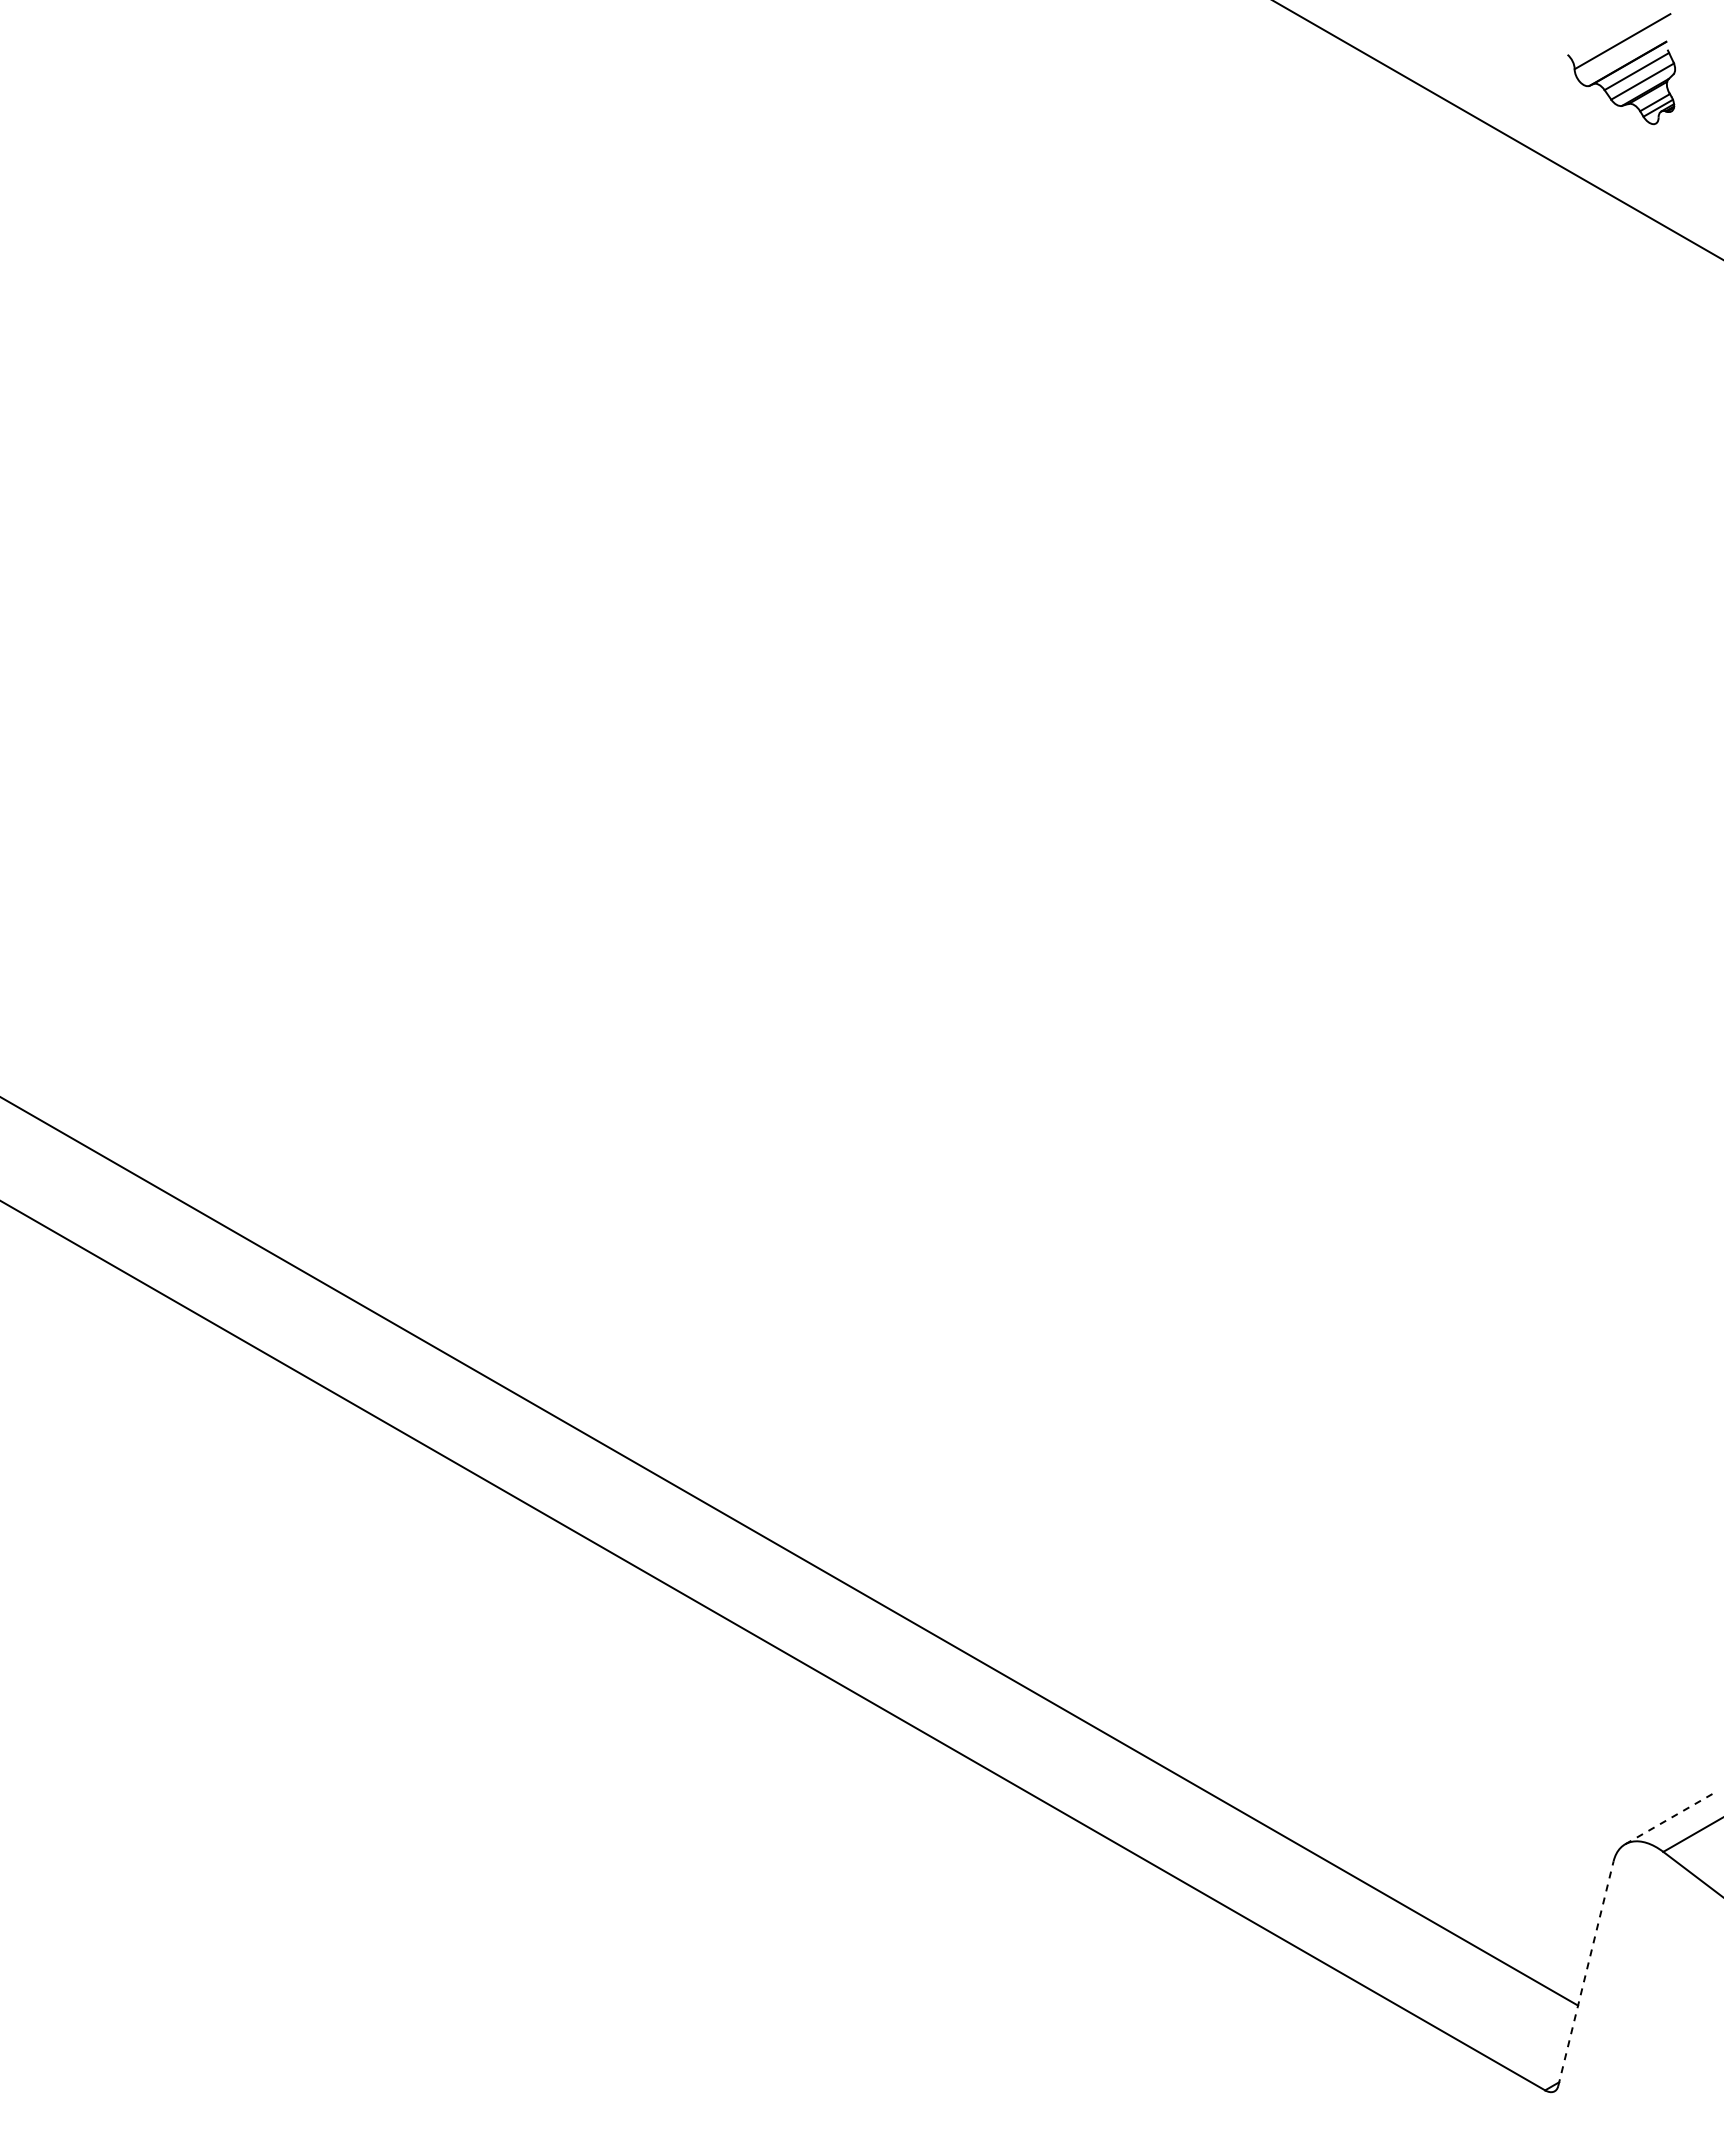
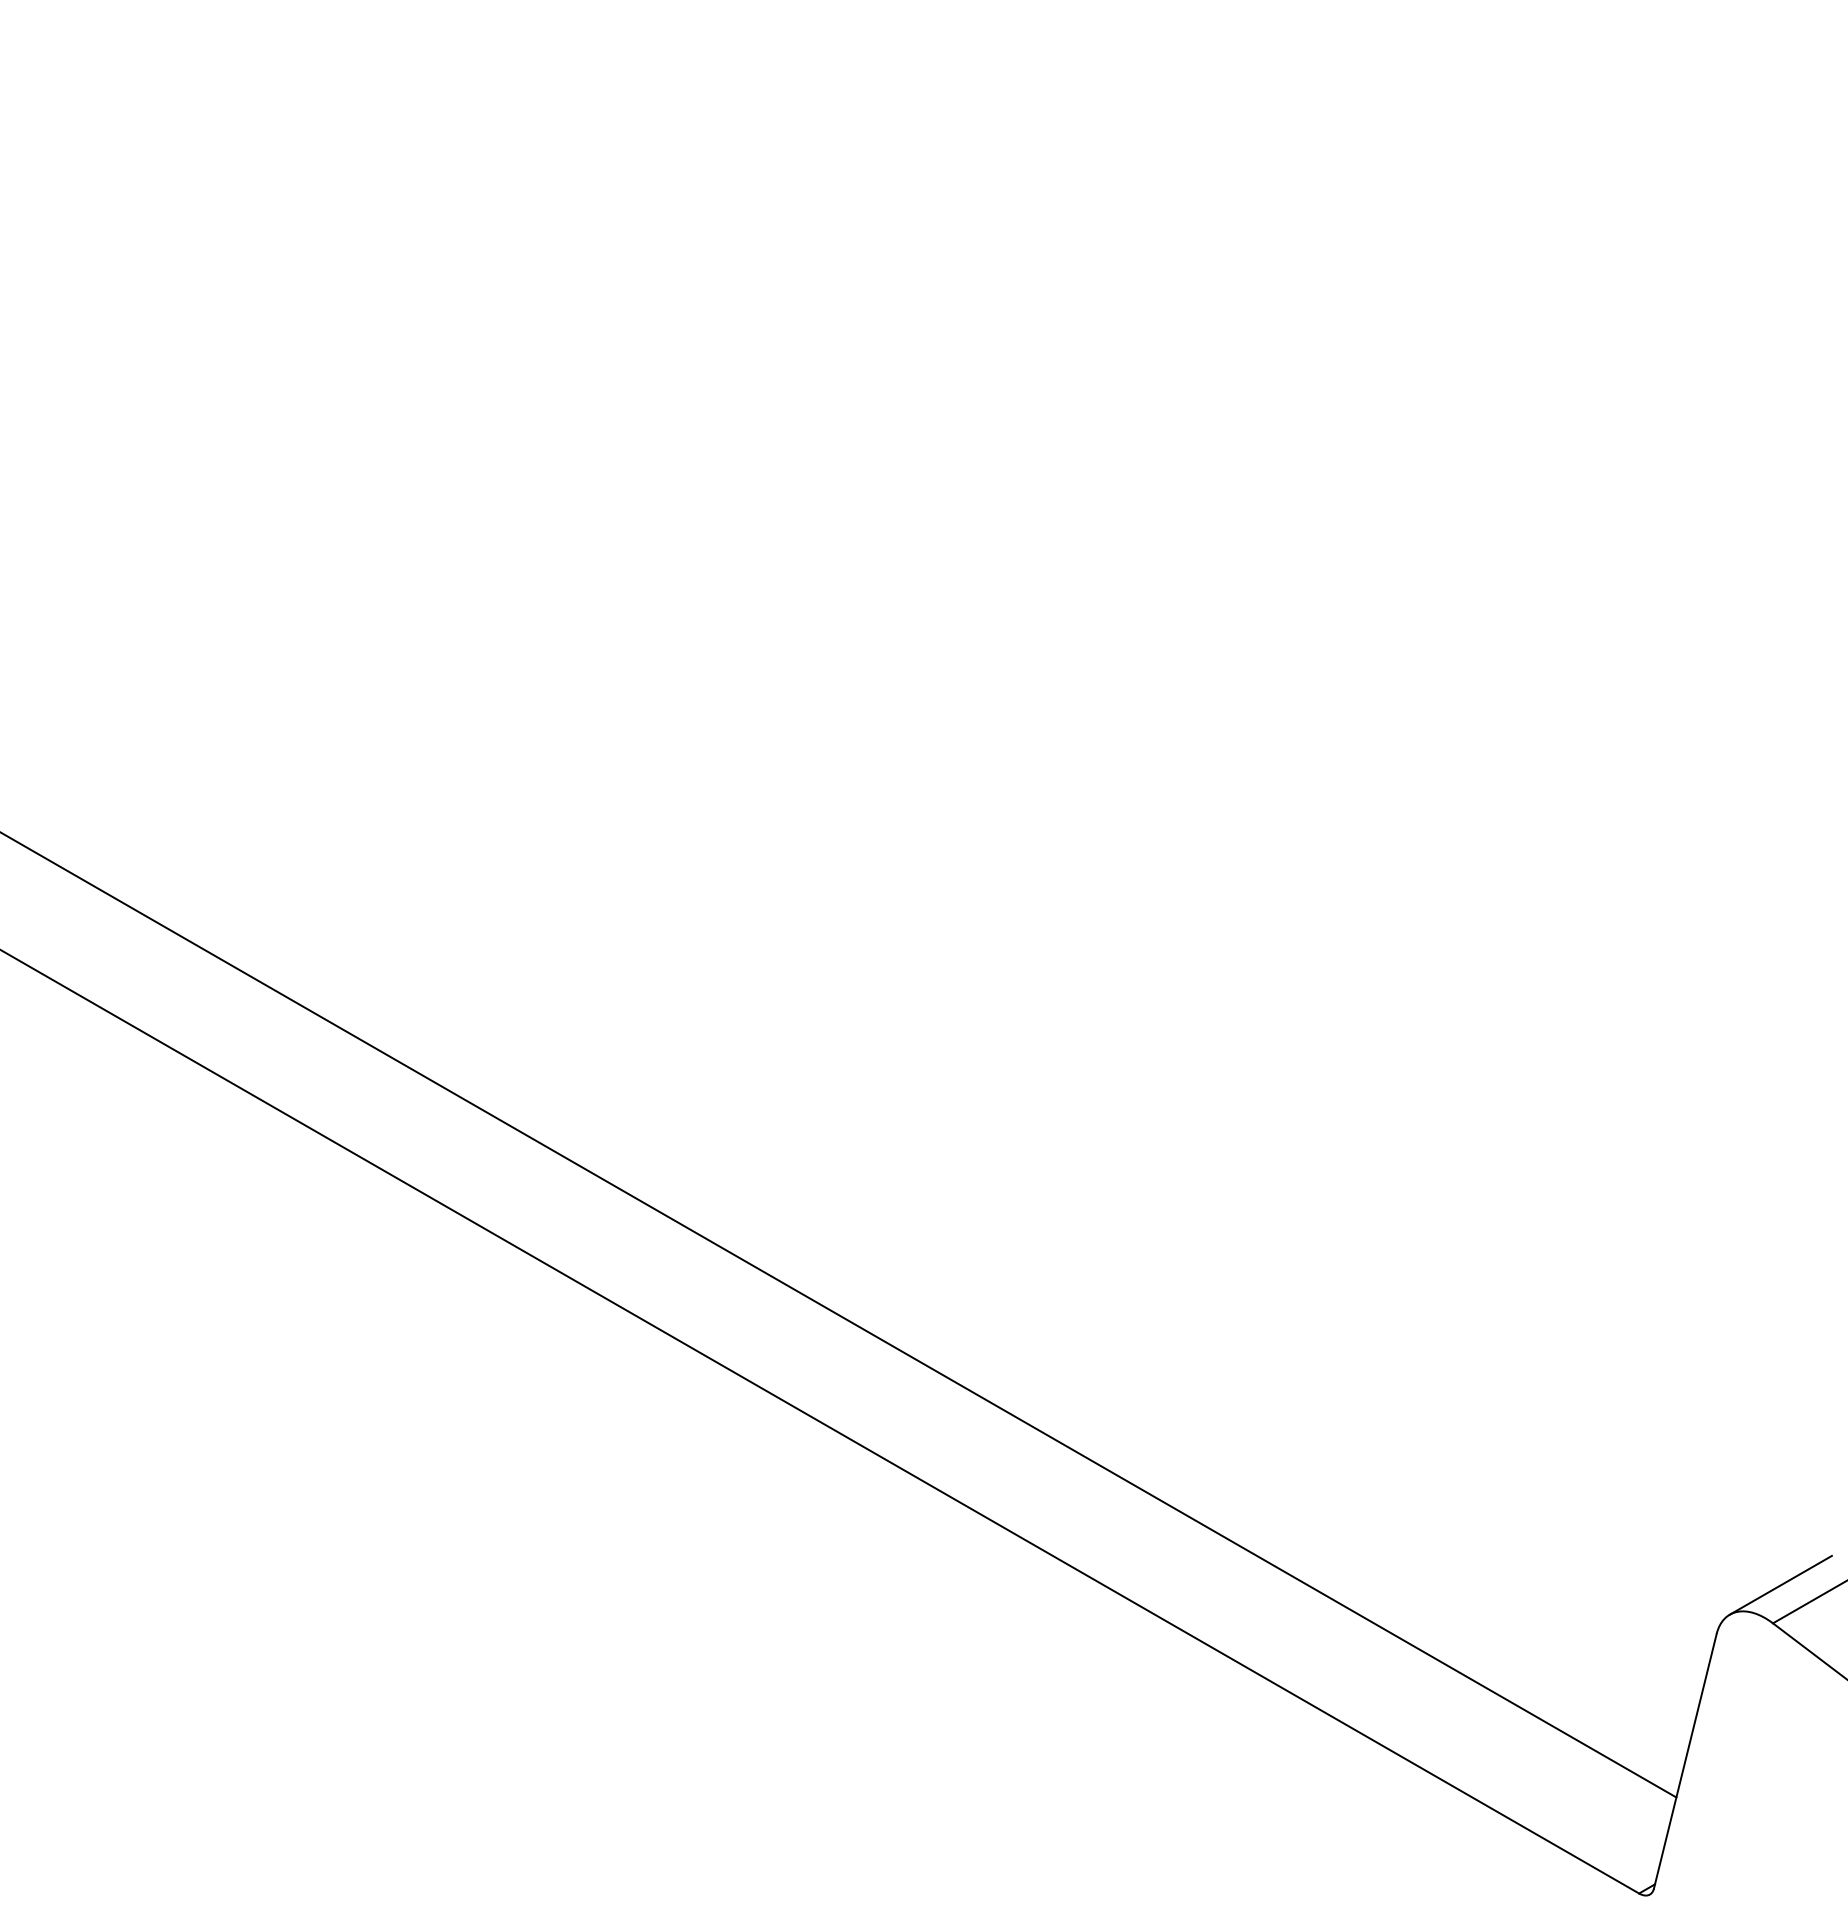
line: (1670, 1818) -> (1781, 1585), dashed -> solid
line: (1585, 1973) -> (1684, 1761), dashed -> solid

